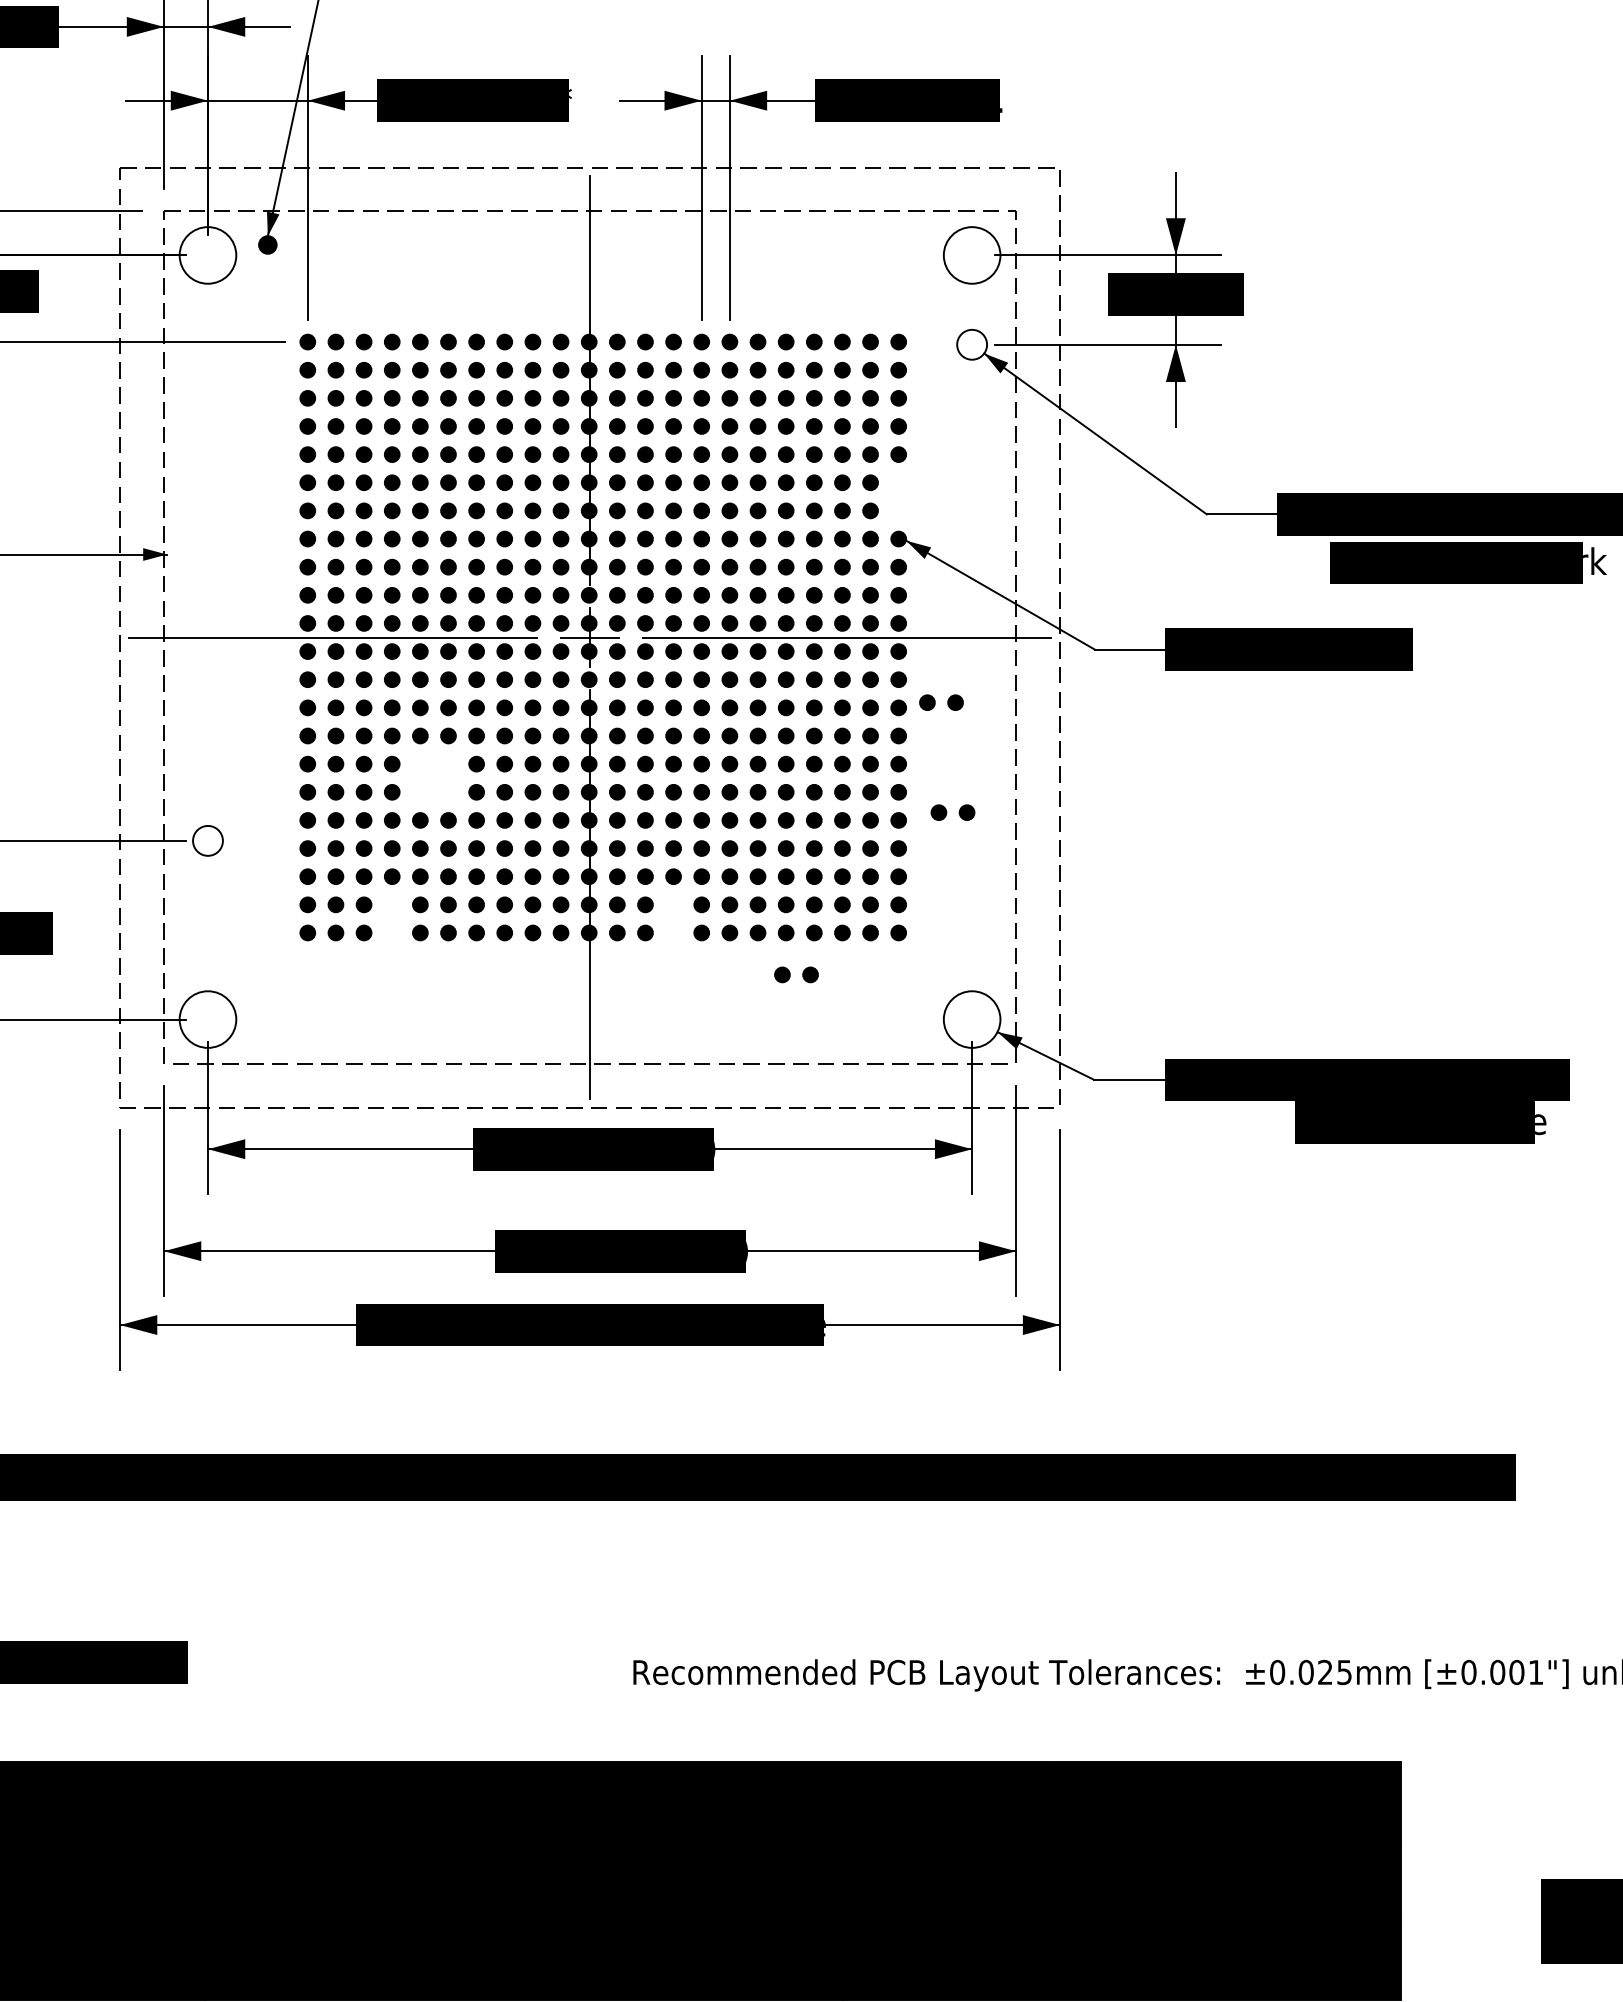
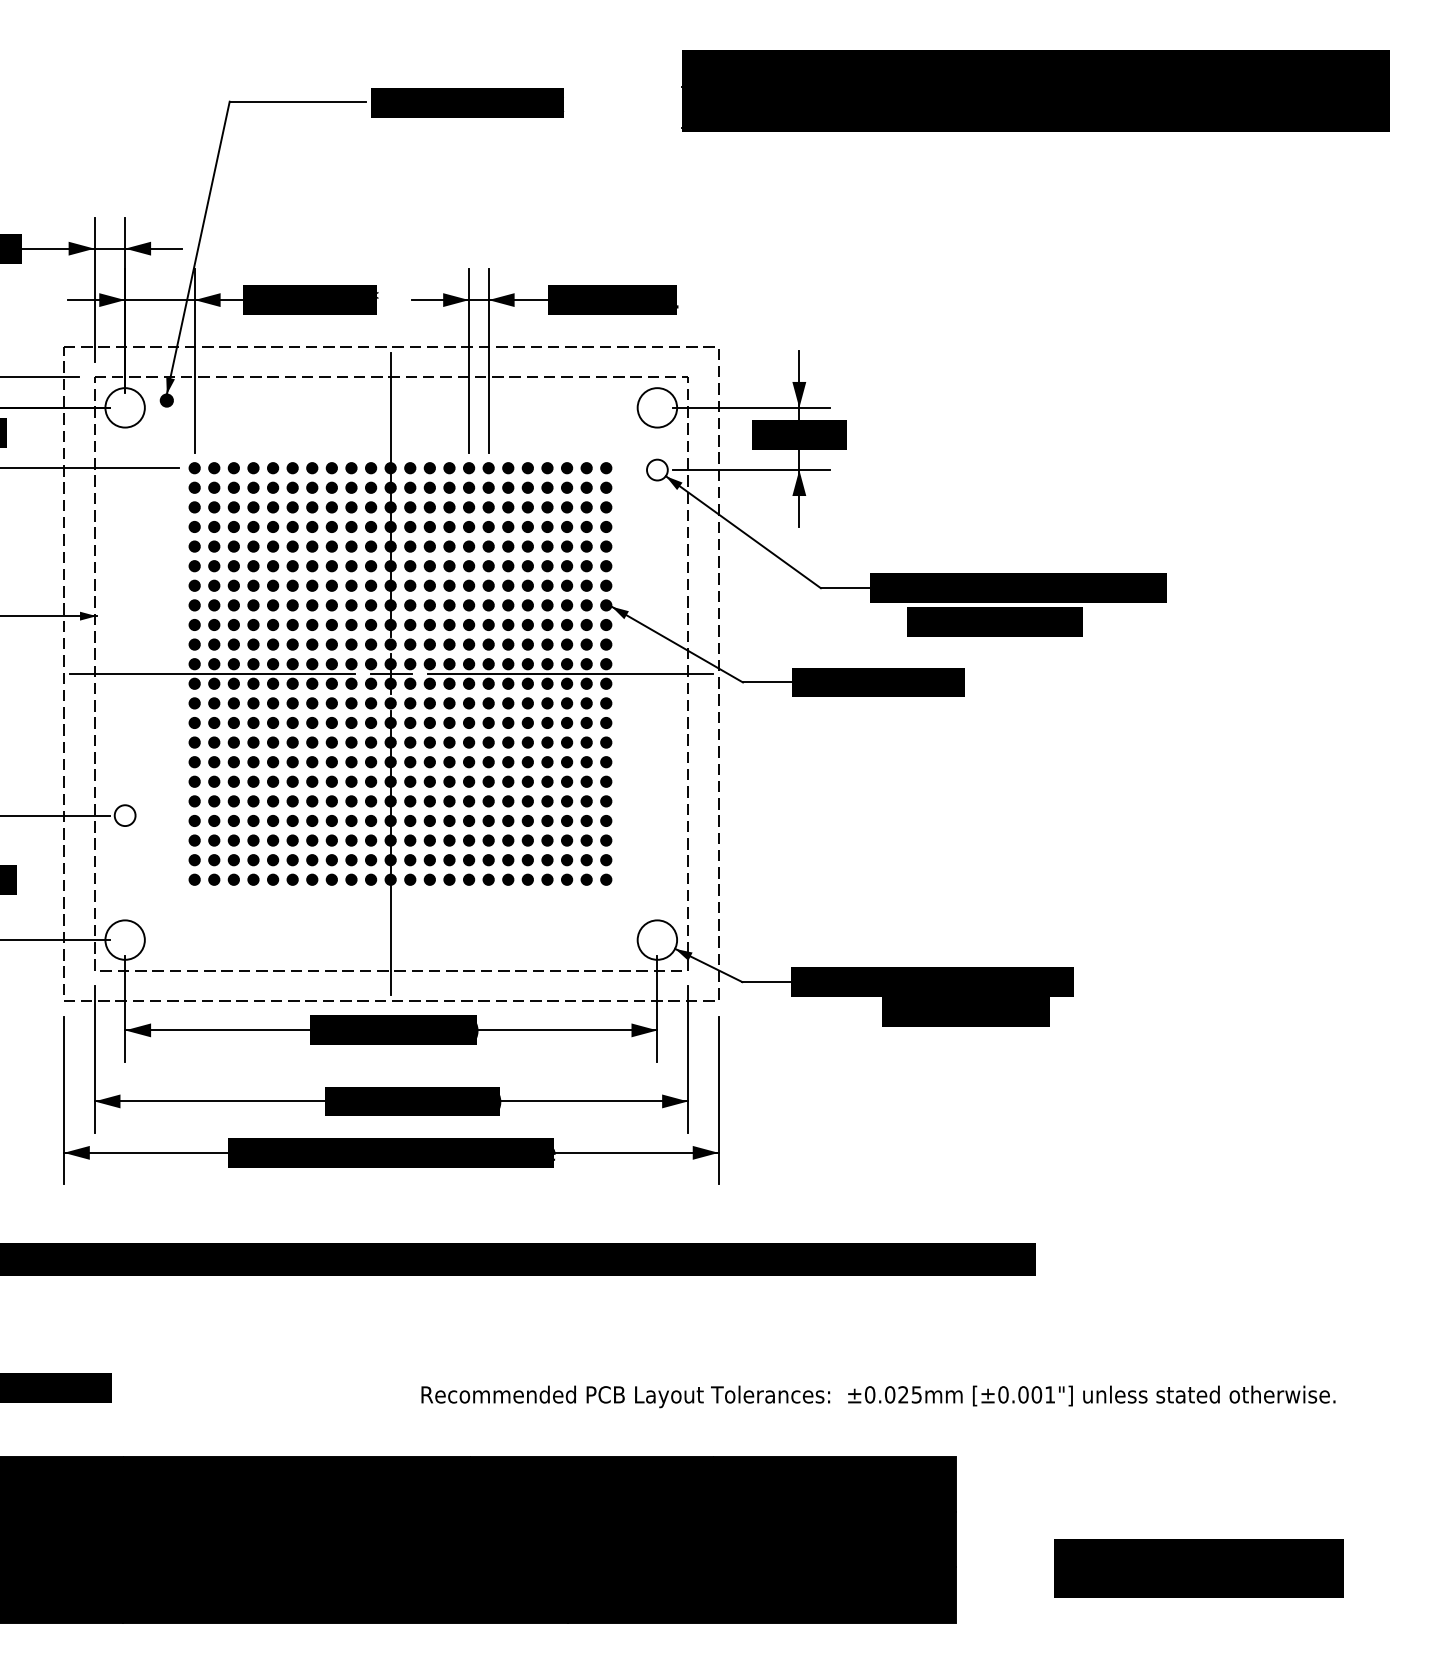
part: (899, 496) -> (606, 575), added
text: (1595, 560) -> (1091, 620), Orientation Mark -> Alignment Hole
part: (940, 702) -> (635, 719), removed
part: (426, 770) -> (277, 766), added
part: (952, 811) -> (643, 795), removed
part: (392, 918) -> (253, 869), added
part: (673, 918) -> (449, 869), added
part: (795, 974) -> (534, 908), removed
text: (1540, 1124) -> (1053, 1013), Alignment Hole -> Mounting Hole

